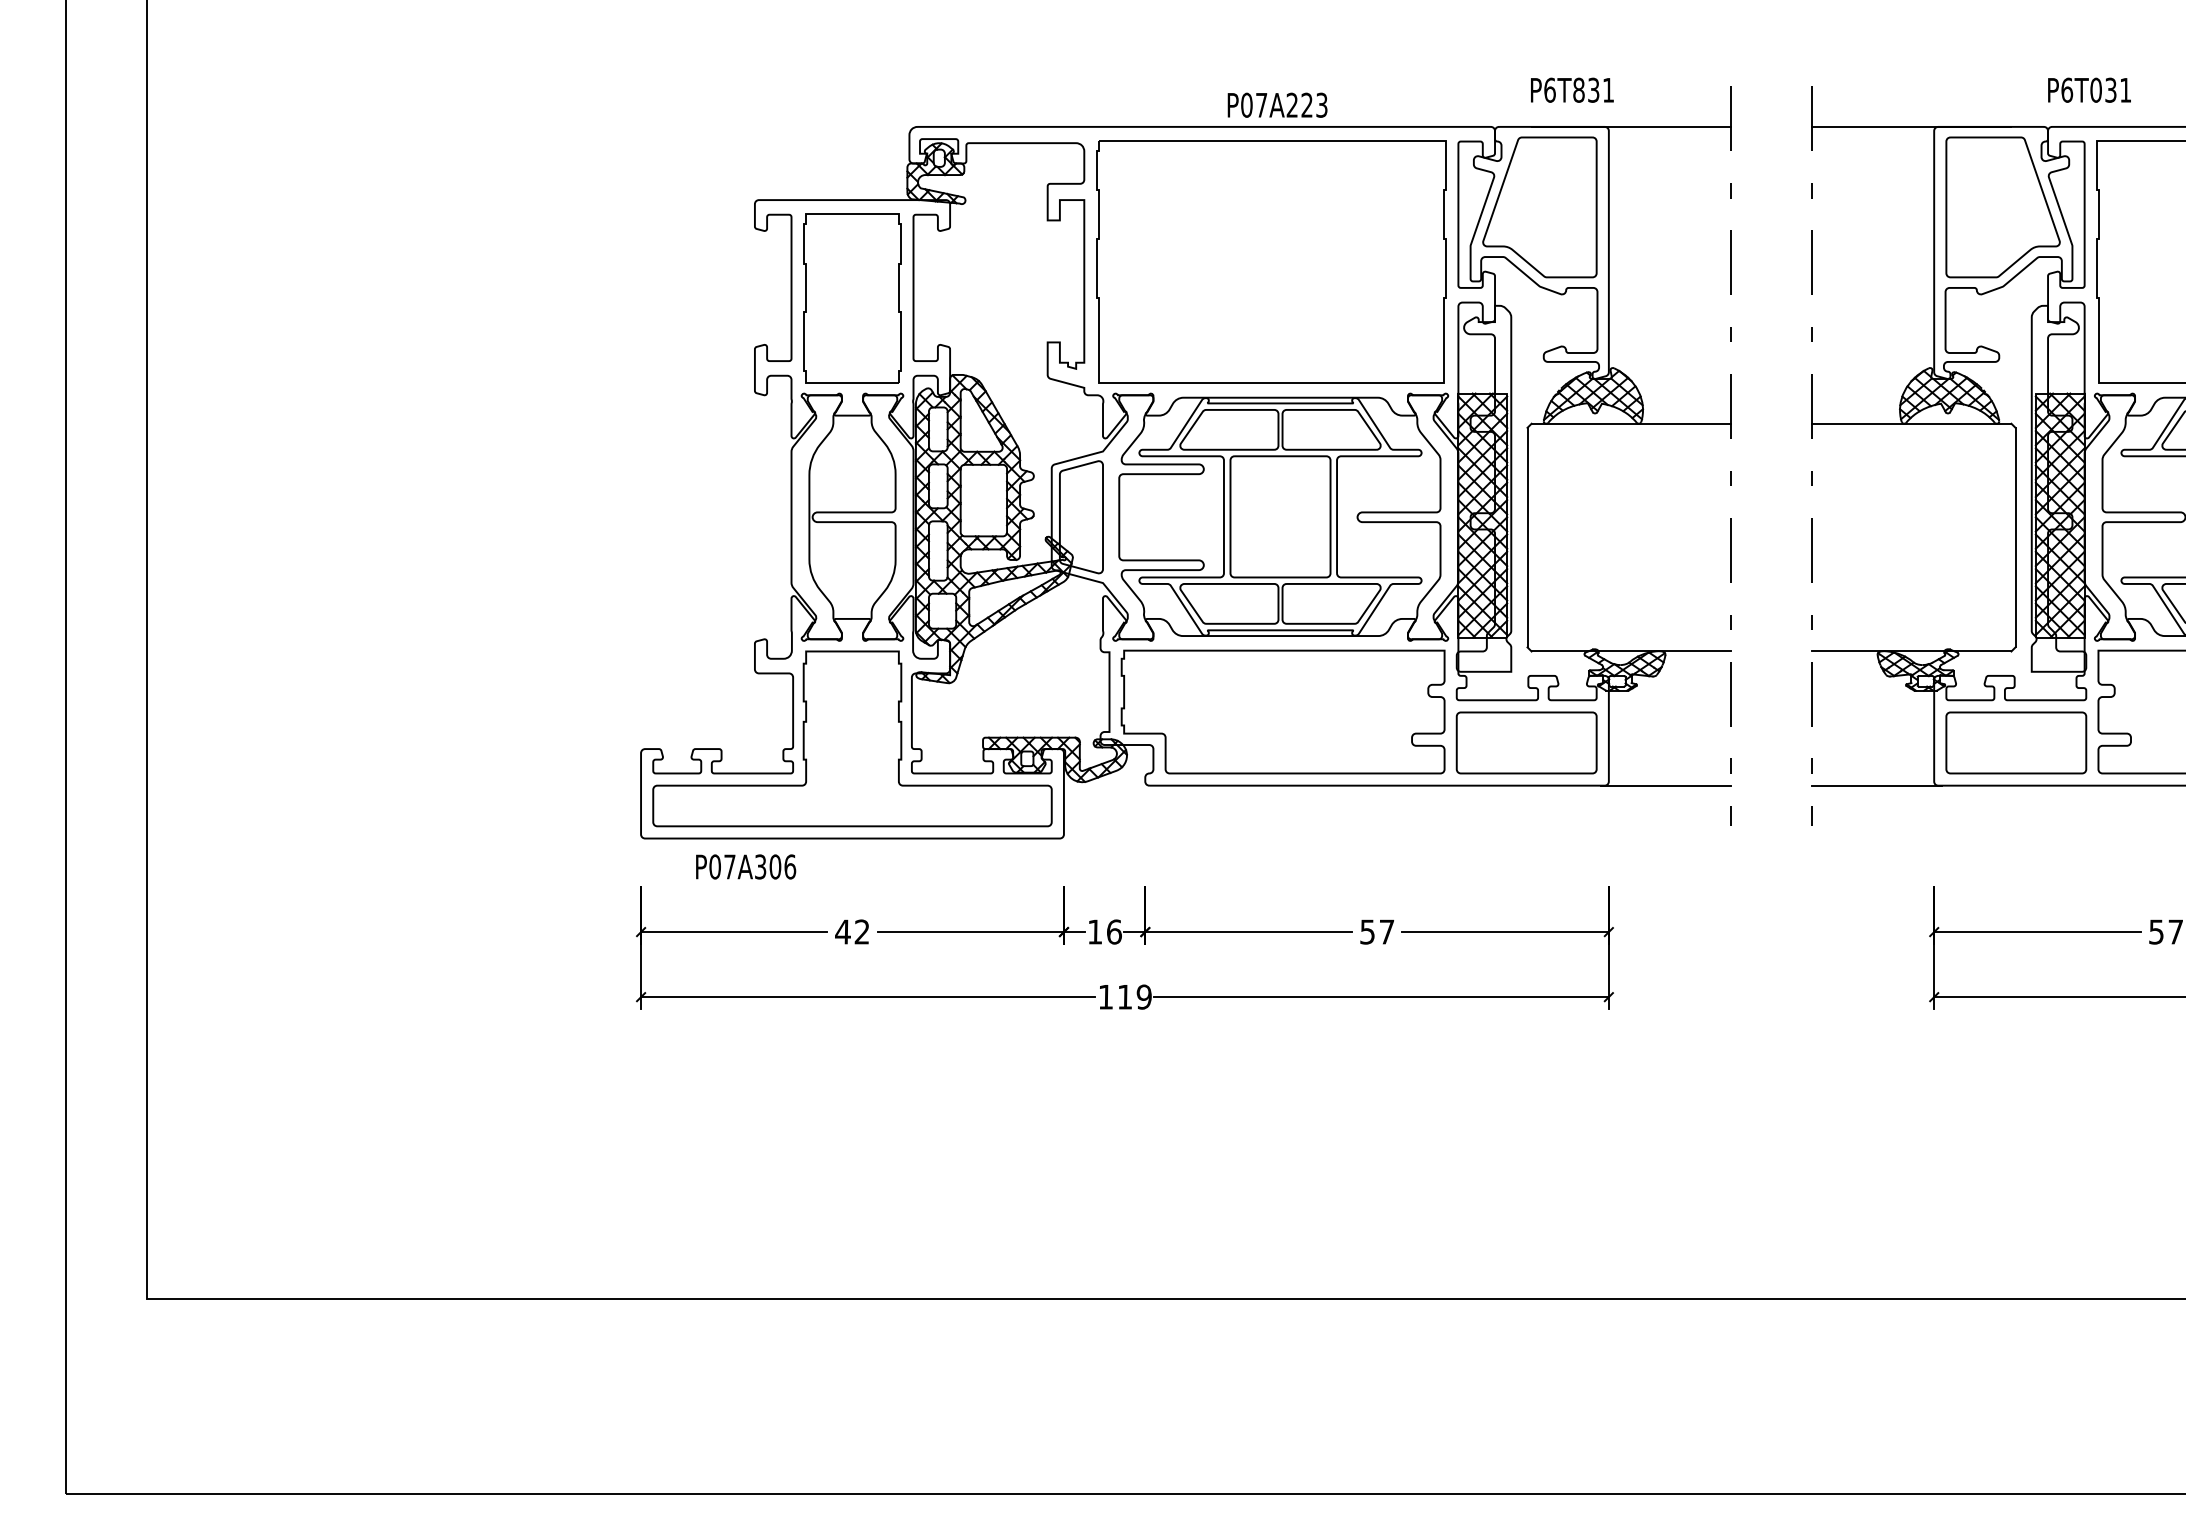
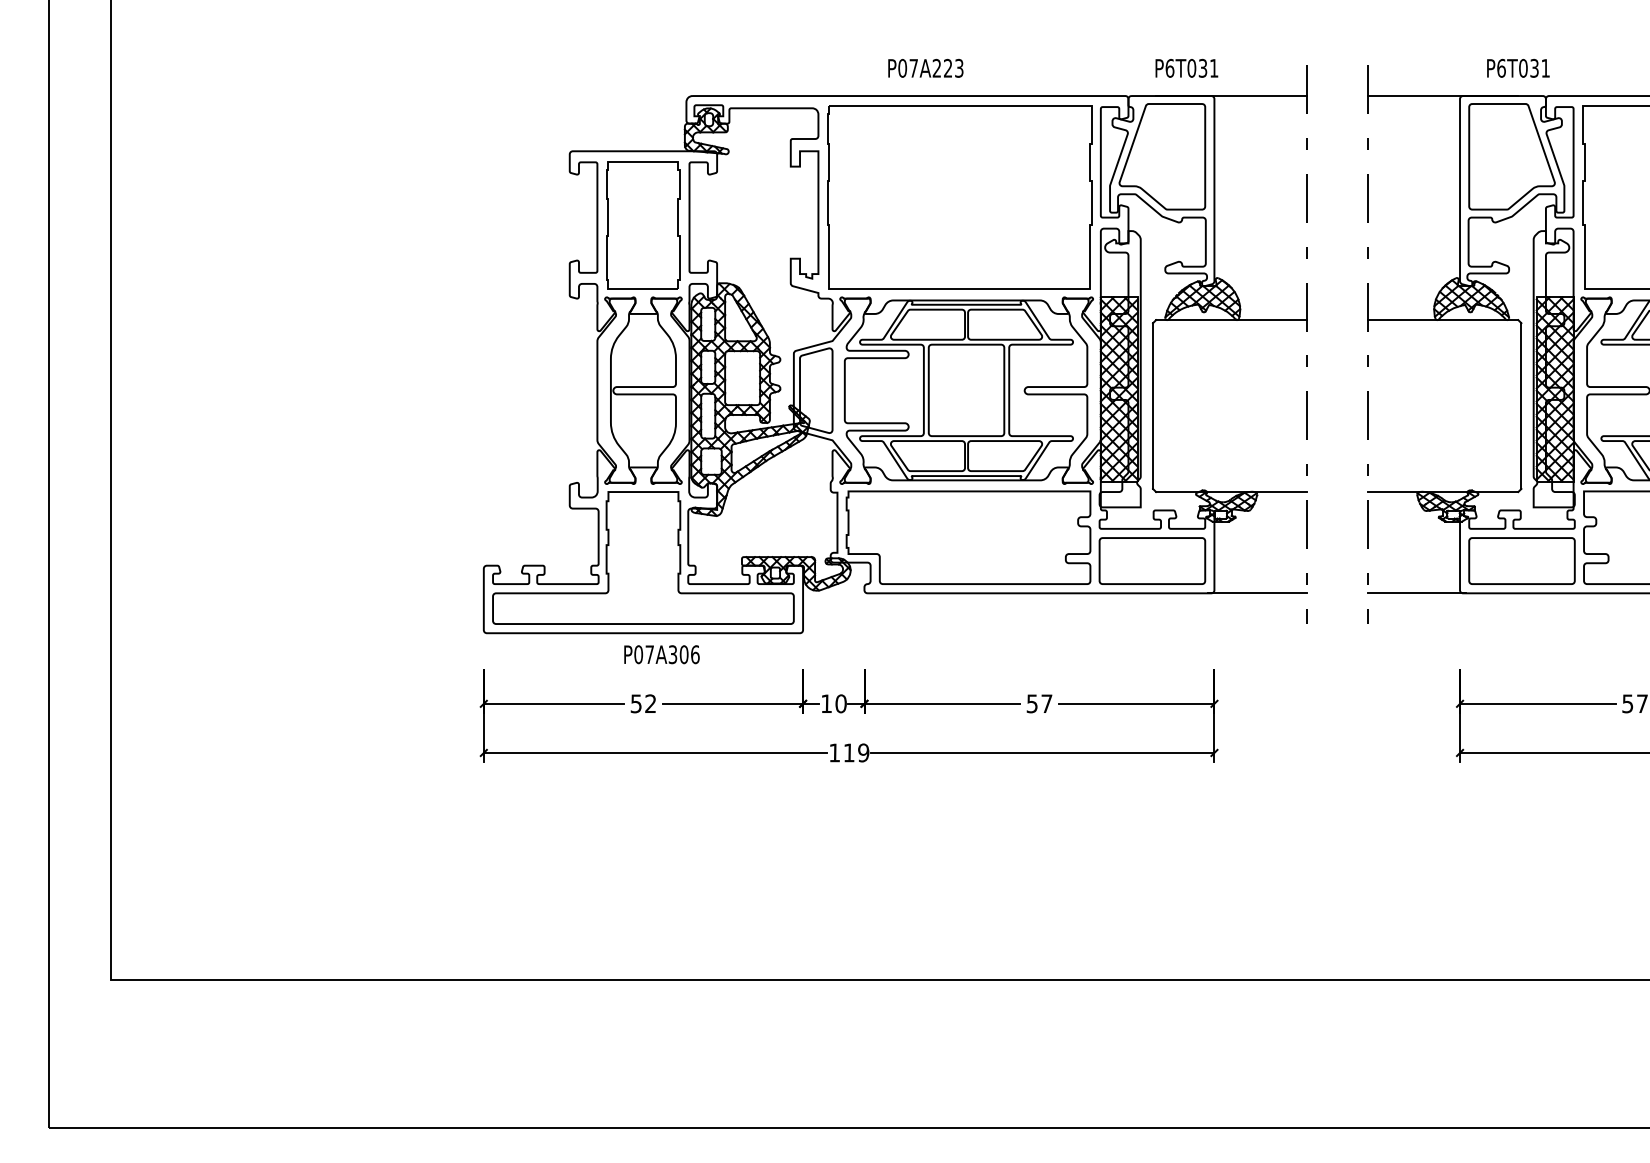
text: (2089, 89) -> (1518, 67), moved
text: (1578, 90) -> (1191, 68), P6T831 -> P6T031
text: (1277, 104) -> (925, 67), moved
text: (746, 866) -> (662, 654), moved
text: (842, 931) -> (635, 703), 42 -> 52
text: (1113, 931) -> (840, 703), 16 -> 10

